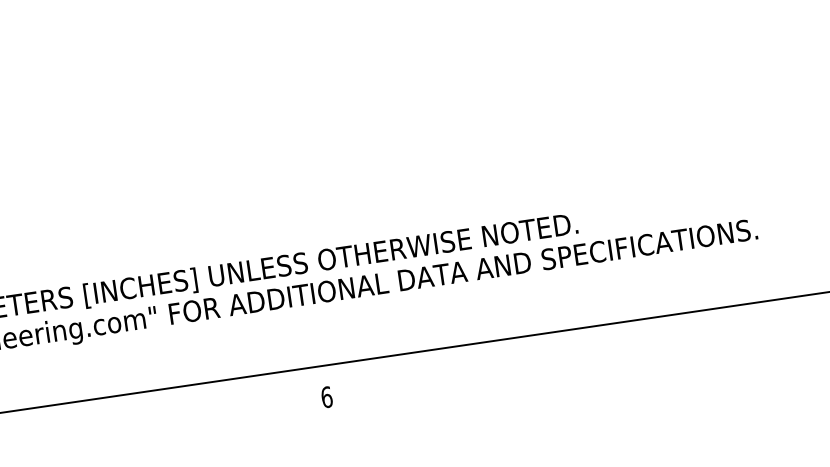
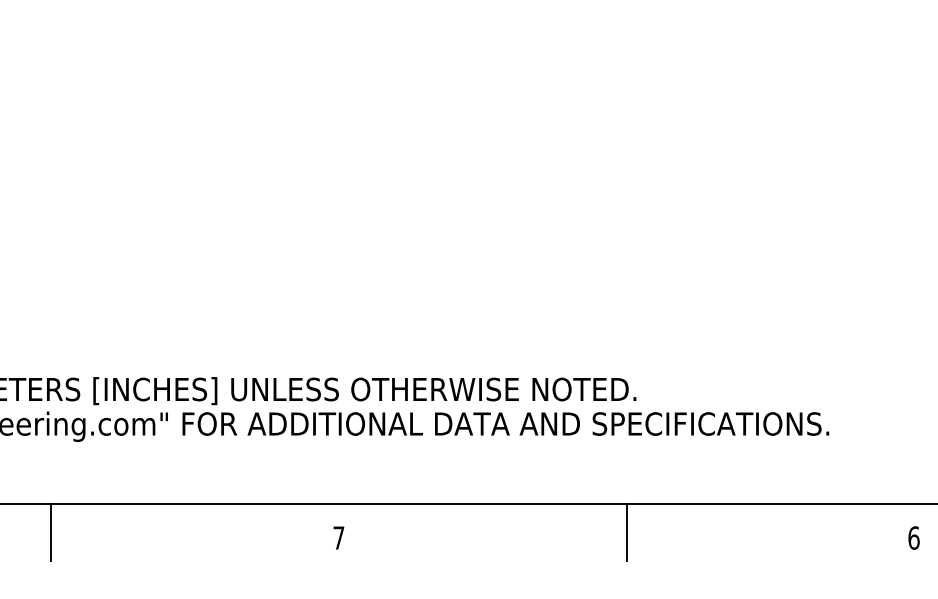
line: (587, 354) -> (626, 532), added
text: (326, 396) -> (338, 537), 6 -> 7
line: (65, 430) -> (51, 532), added

